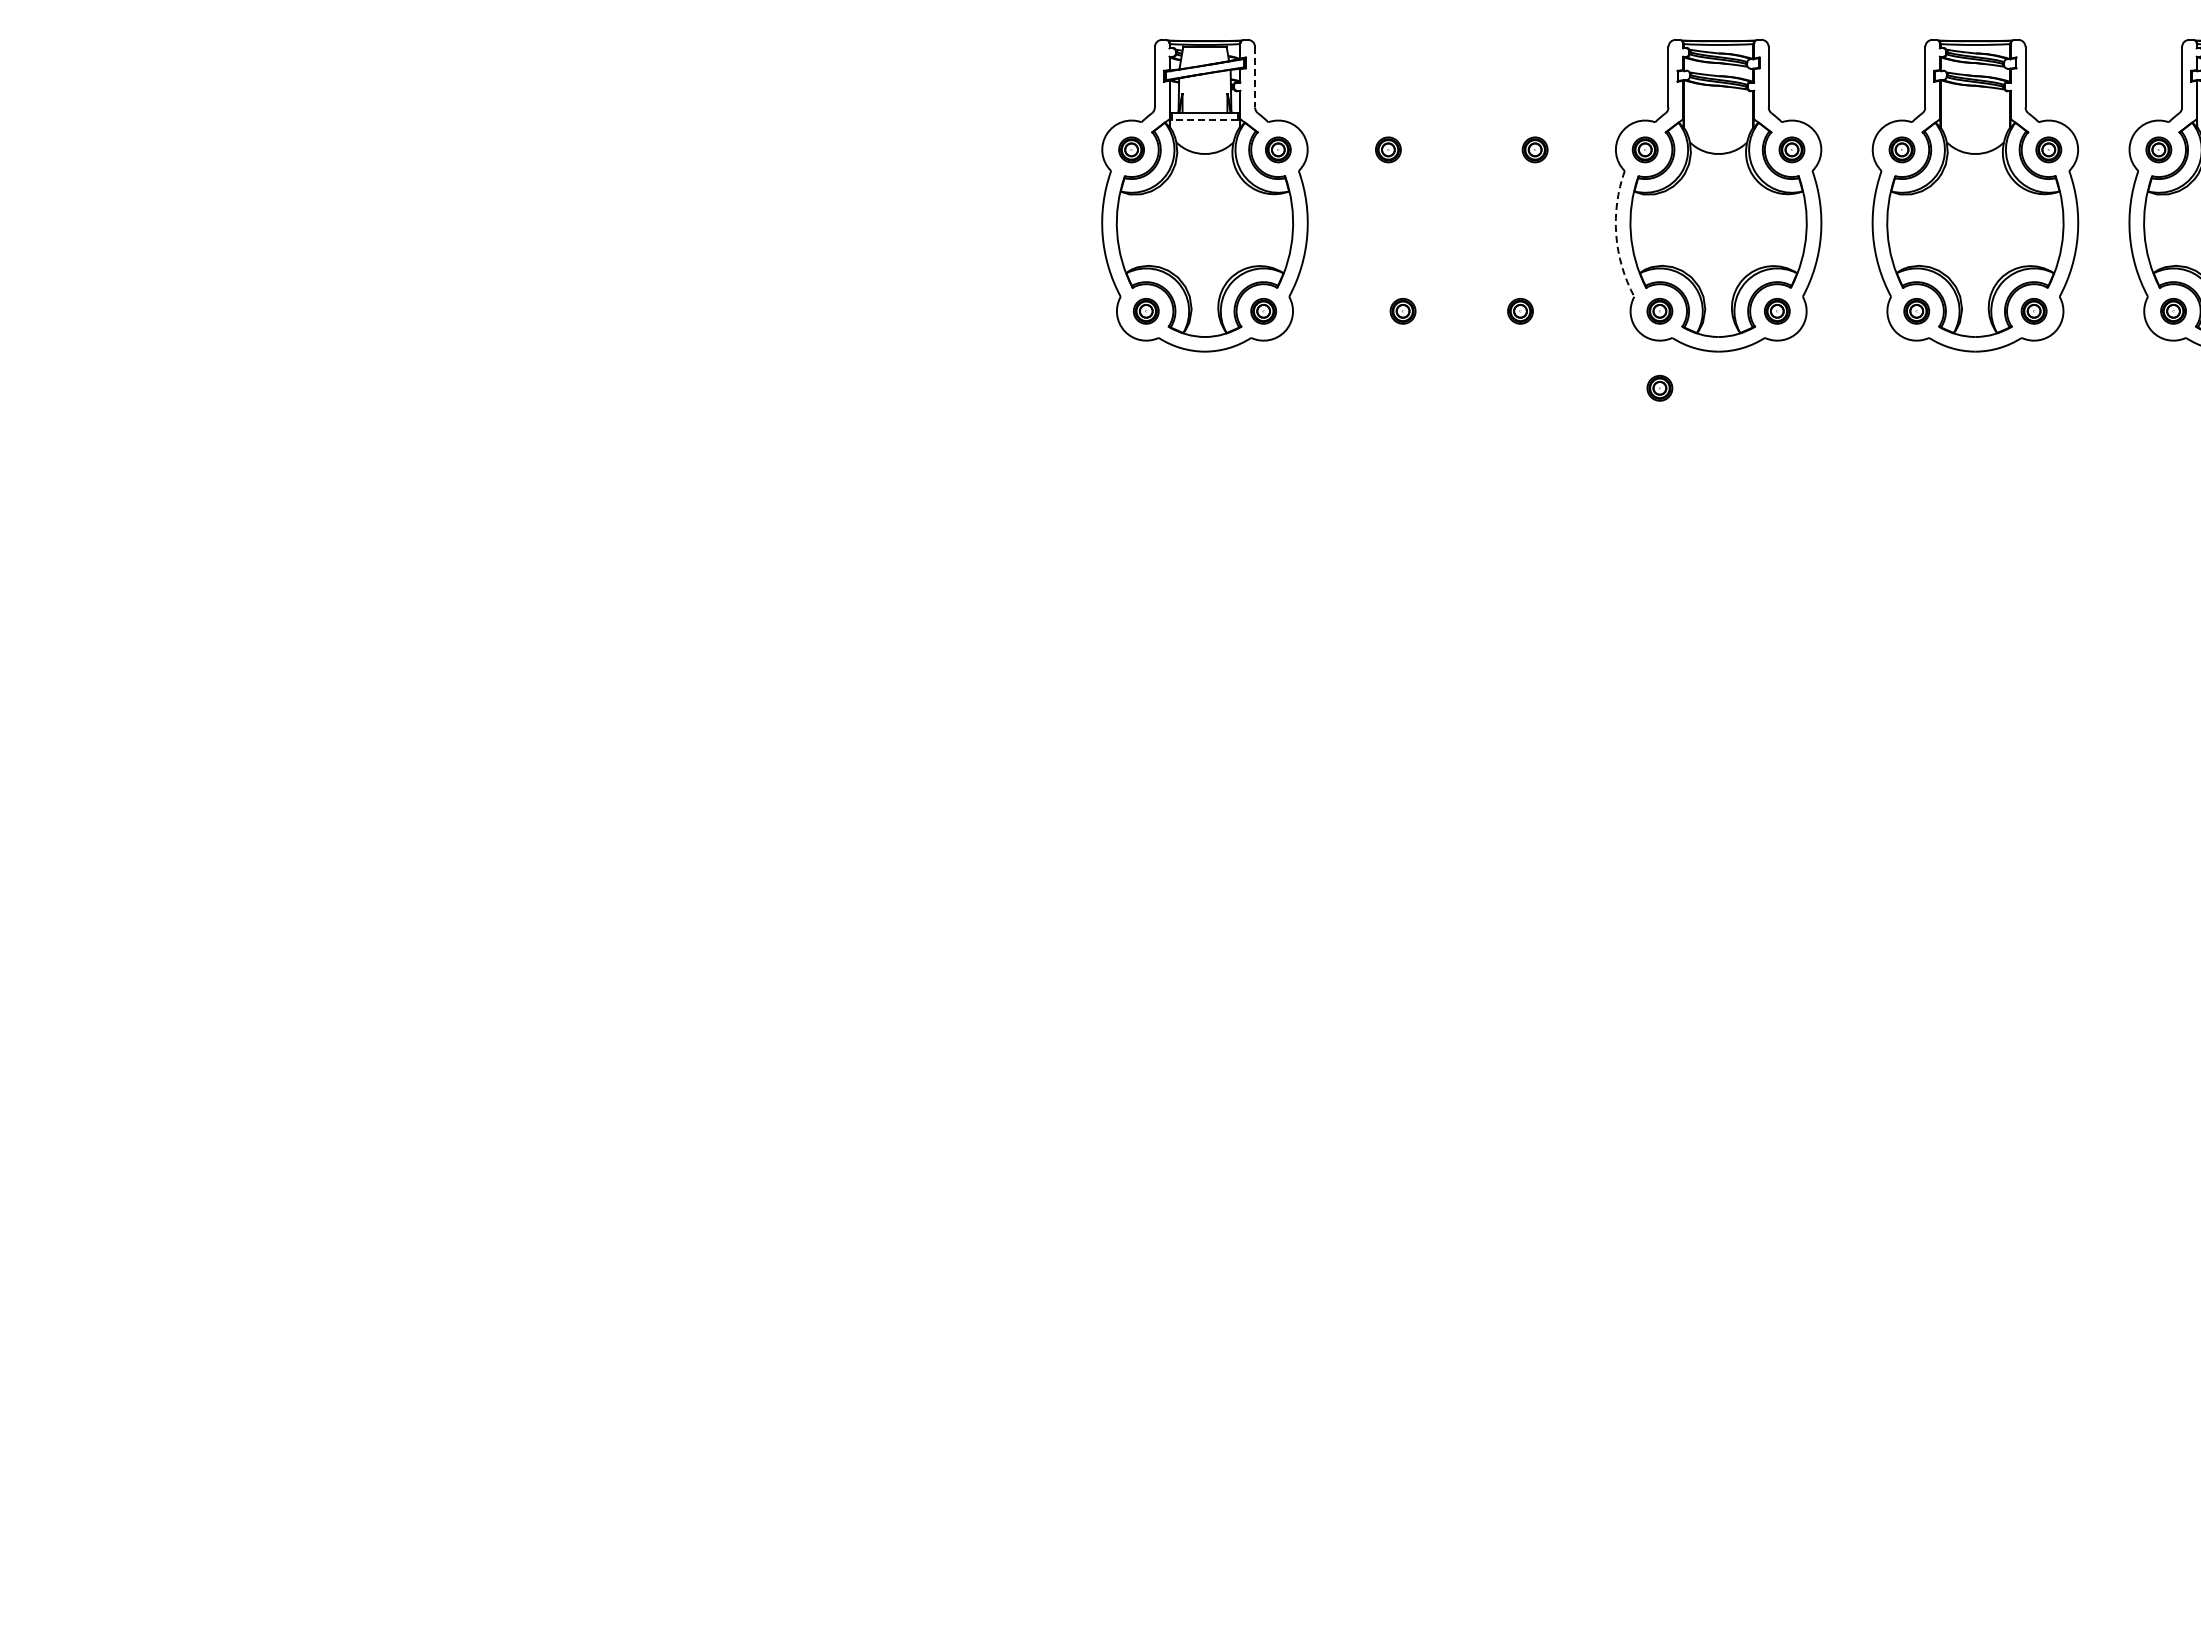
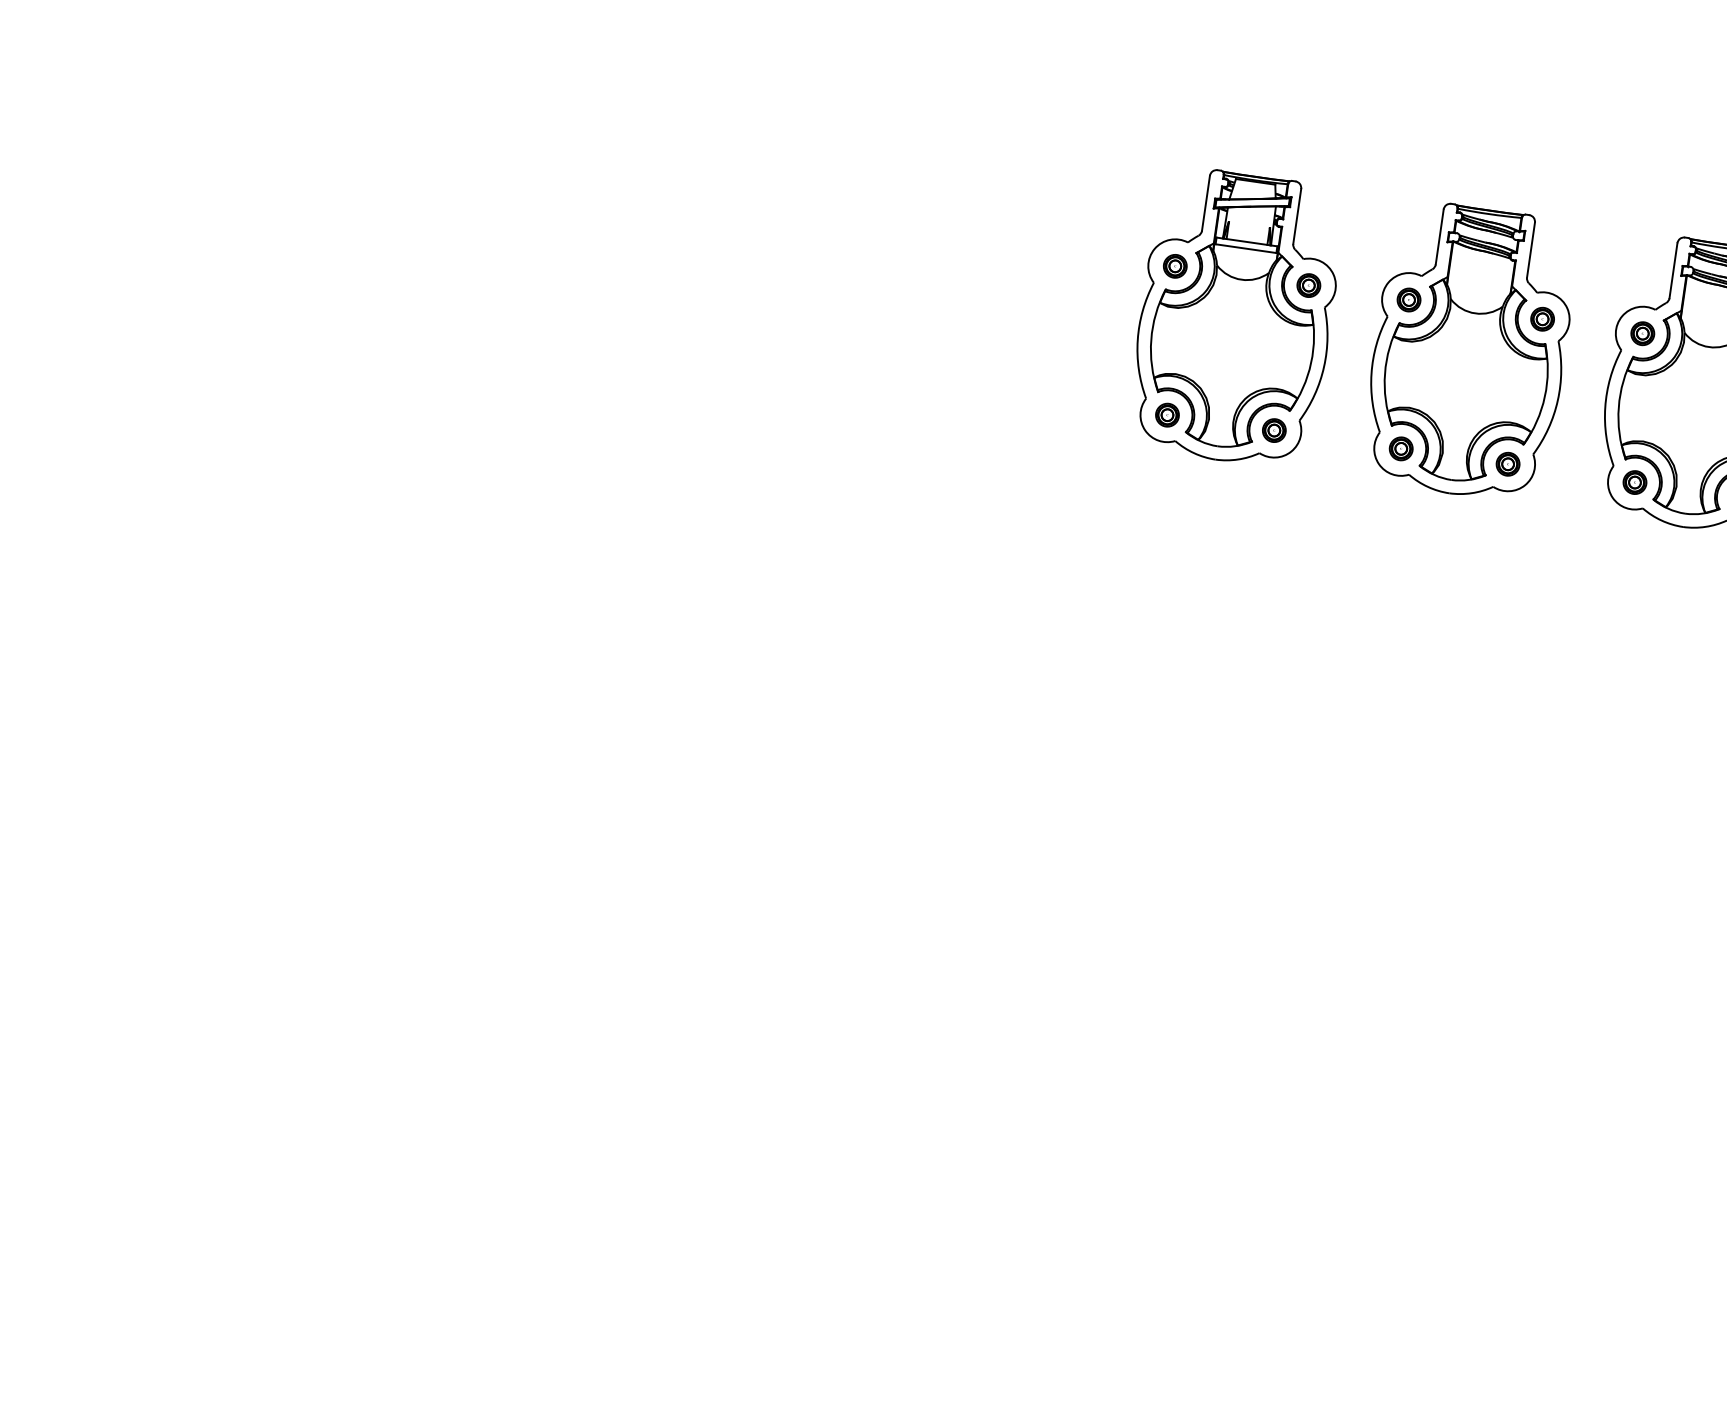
line: (1255, 77) -> (1297, 216), dashed -> solid
line: (1204, 119) -> (1245, 248), dashed -> solid
part: (1461, 195) -> (1469, 351), added
arc: (1616, 234) -> (1605, 406), dashed -> solid
part: (1659, 388) -> (1624, 552), removed

